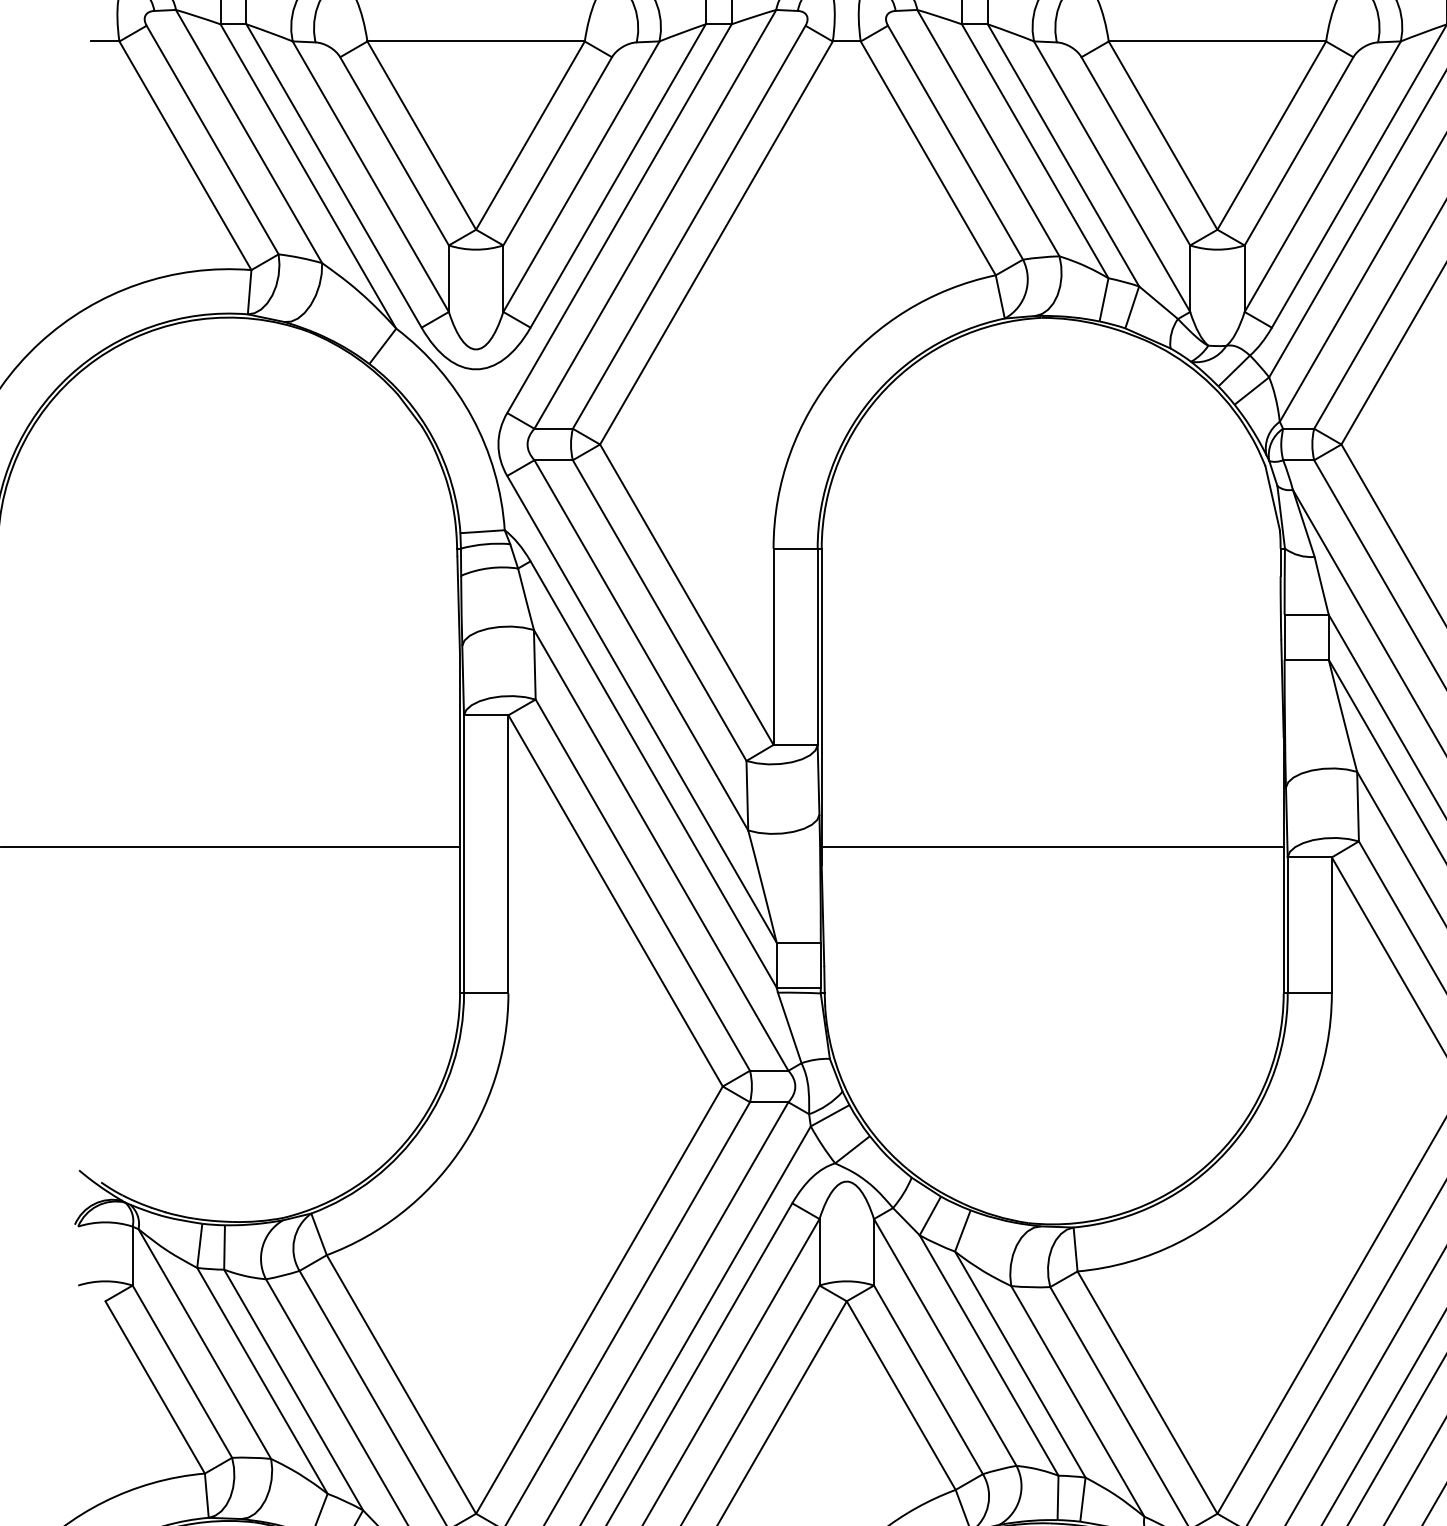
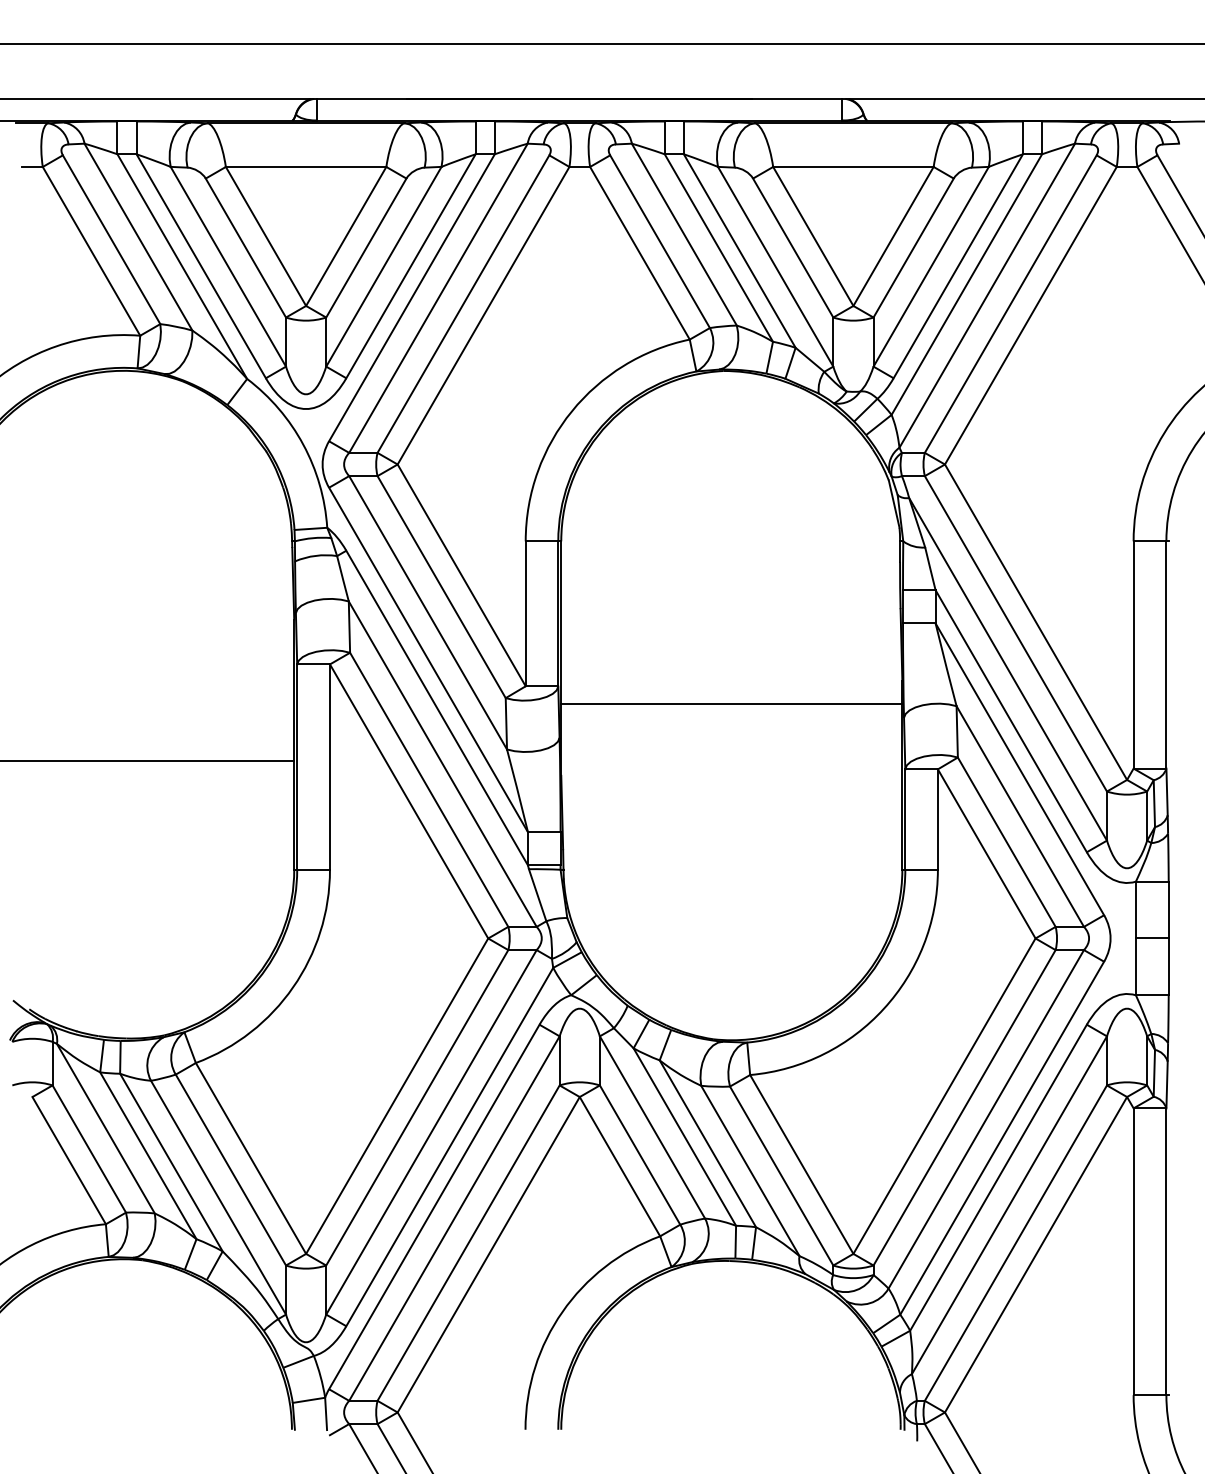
line: (1052, 846) -> (731, 704), moved

